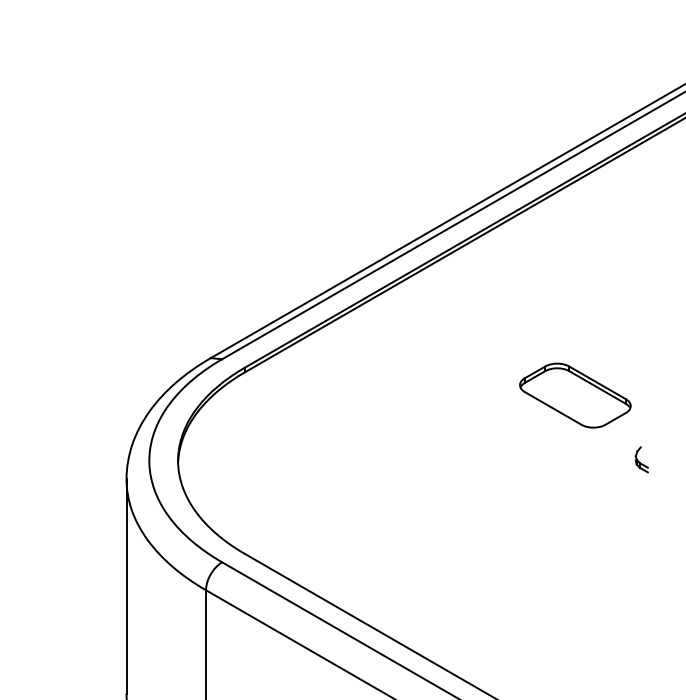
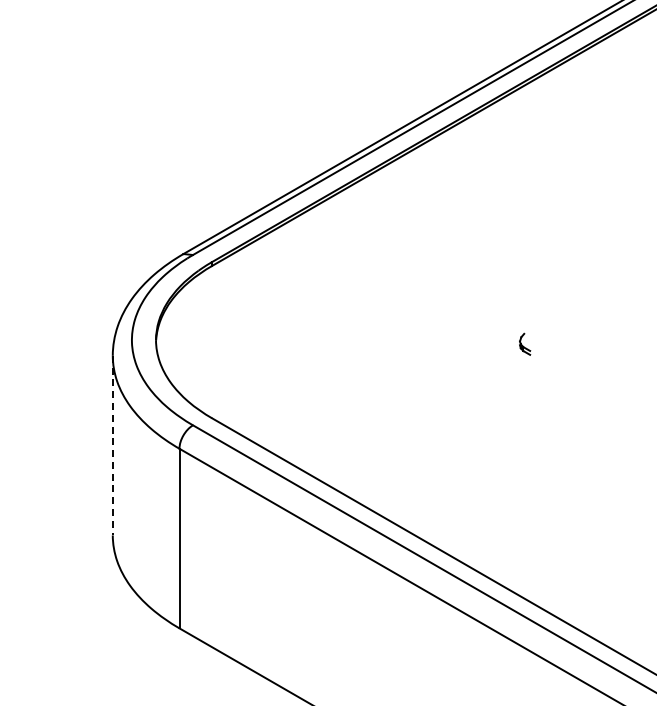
part: (575, 395) -> (489, 285), removed
part: (642, 458) -> (525, 343), moved
line: (126, 586) -> (112, 445), solid -> dashed

